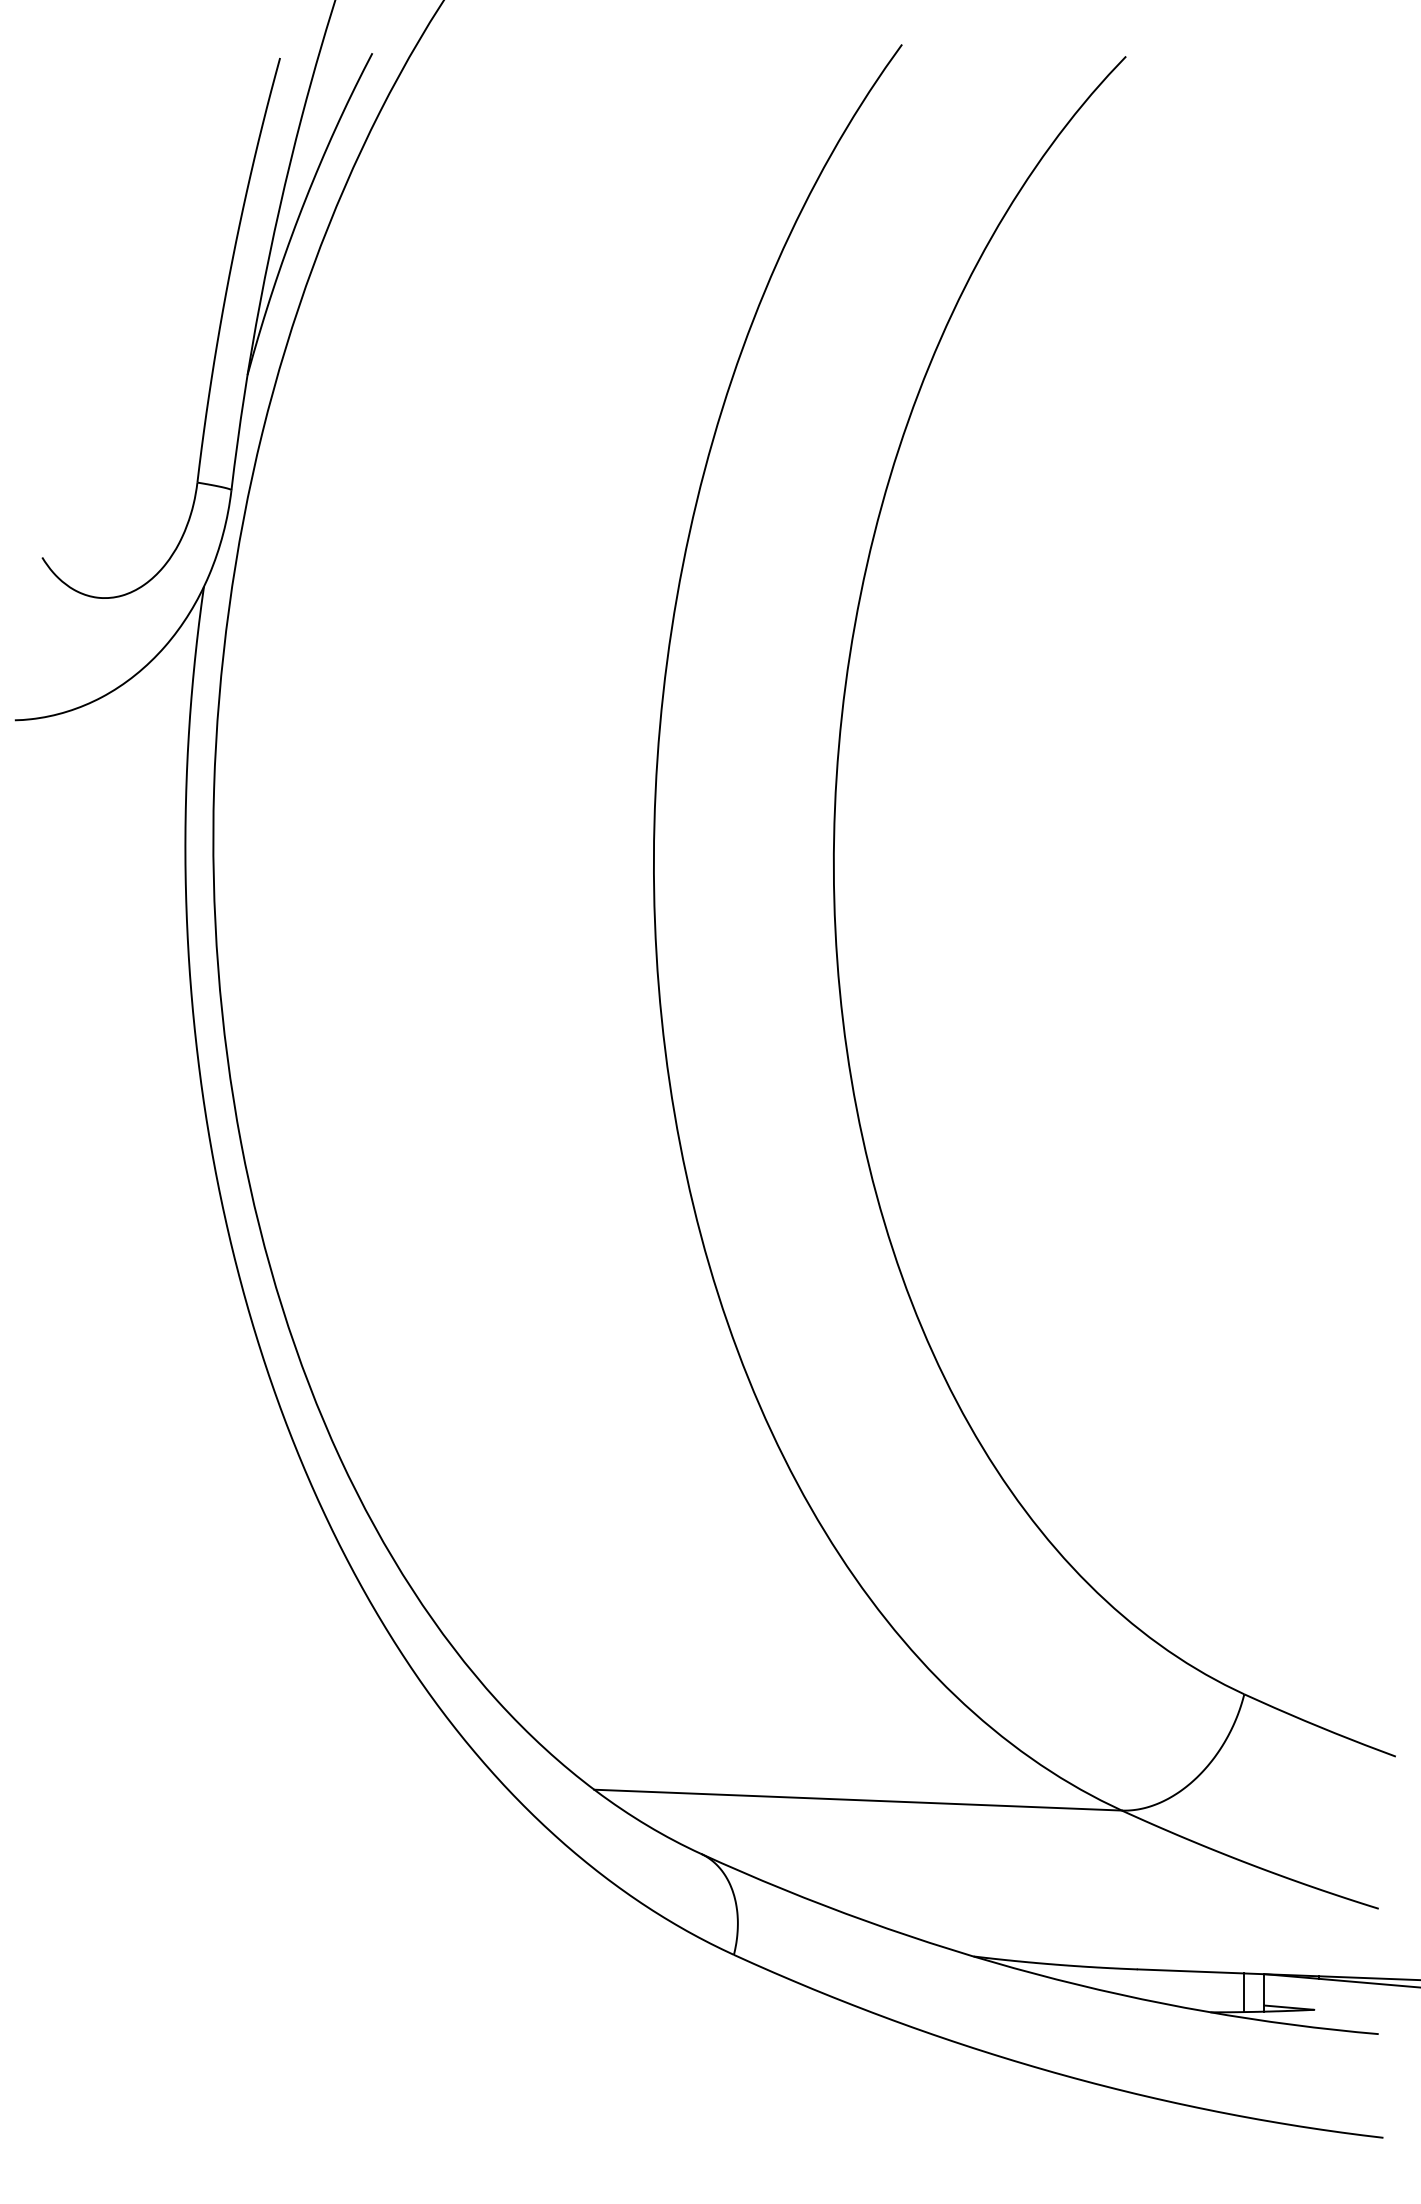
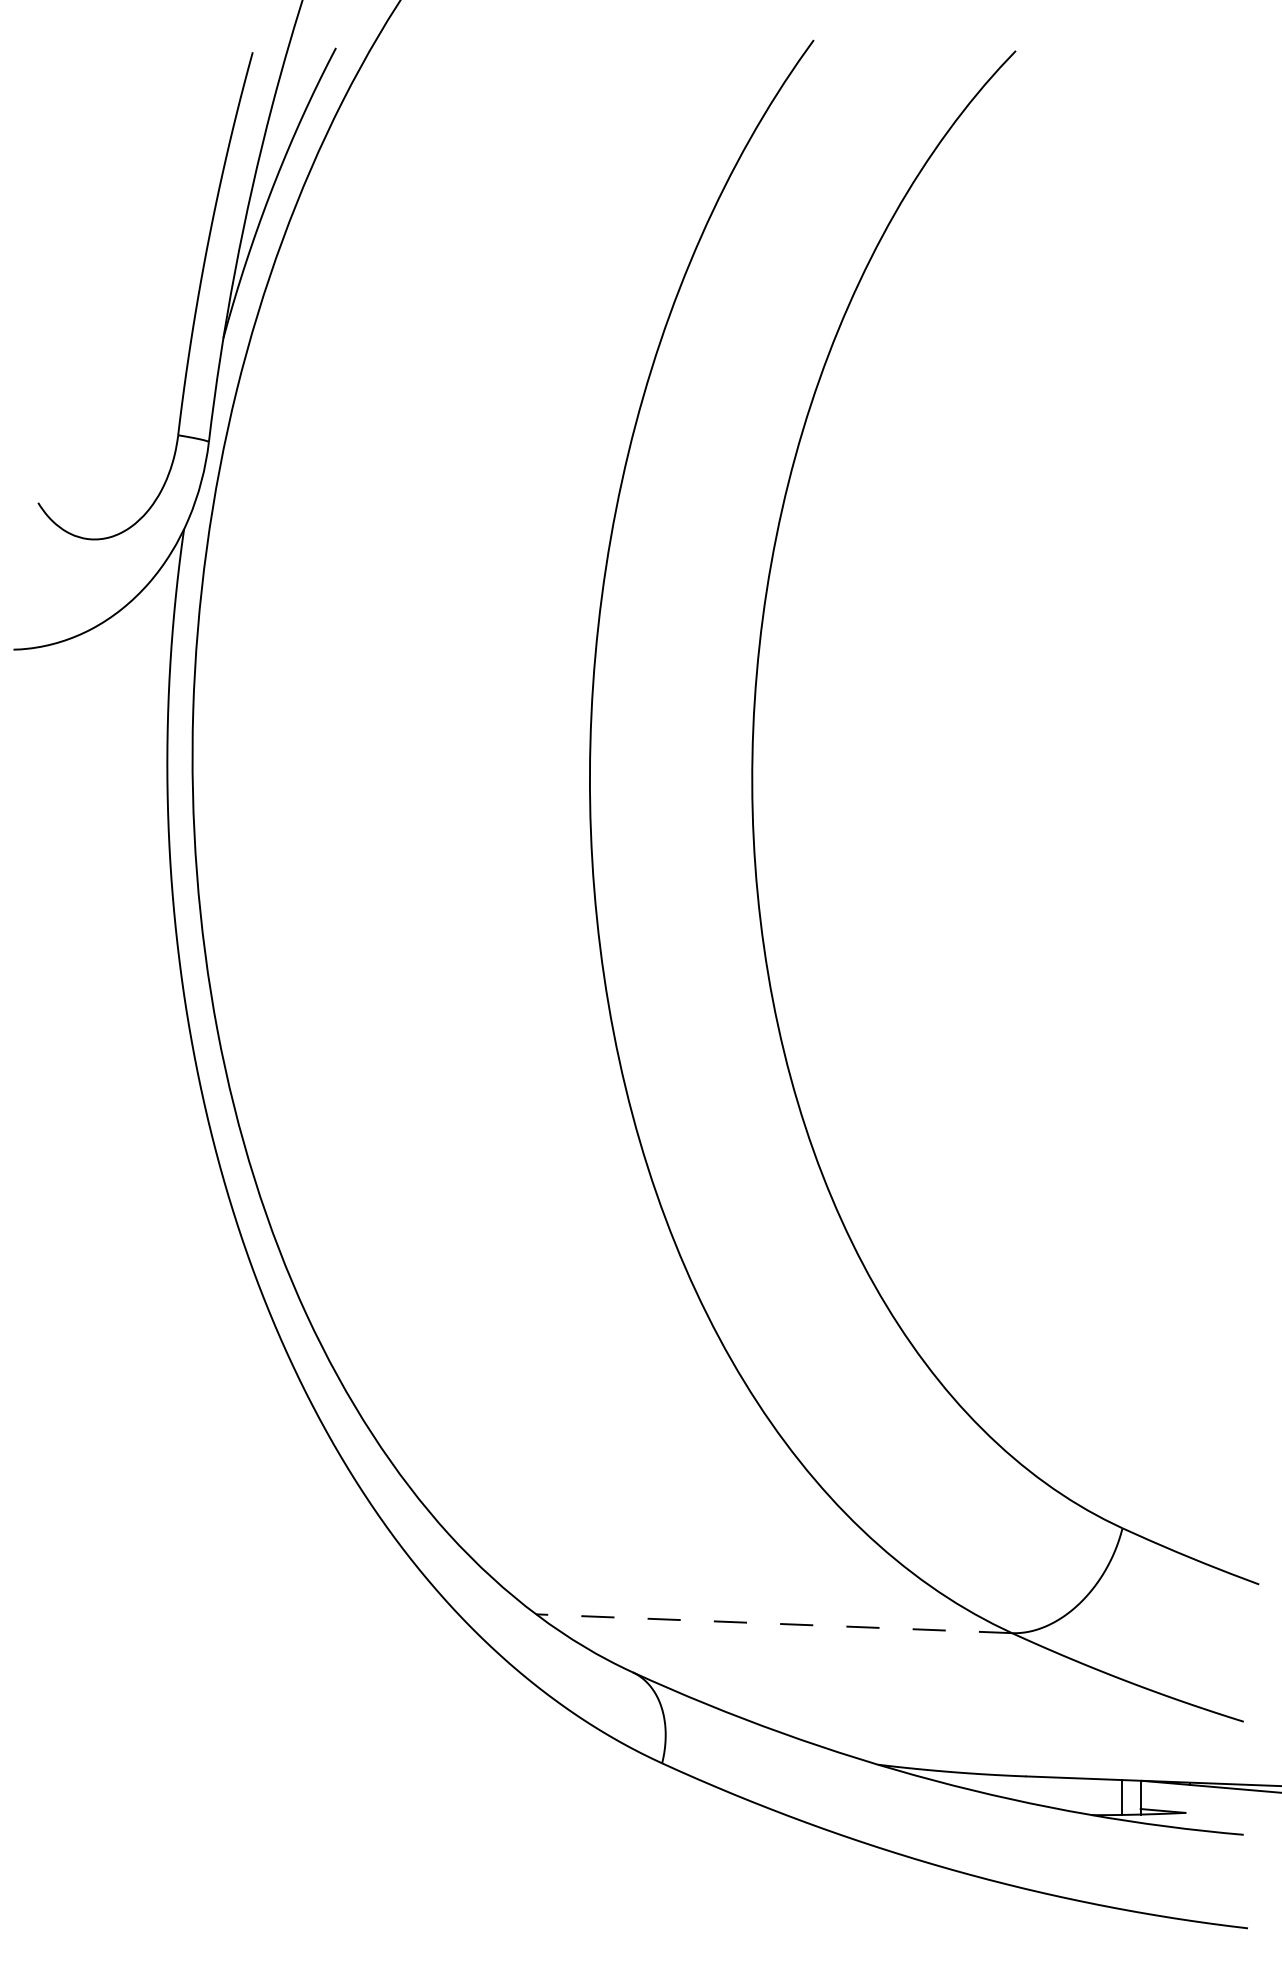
line: (857, 1799) -> (773, 1623), solid -> dashed

